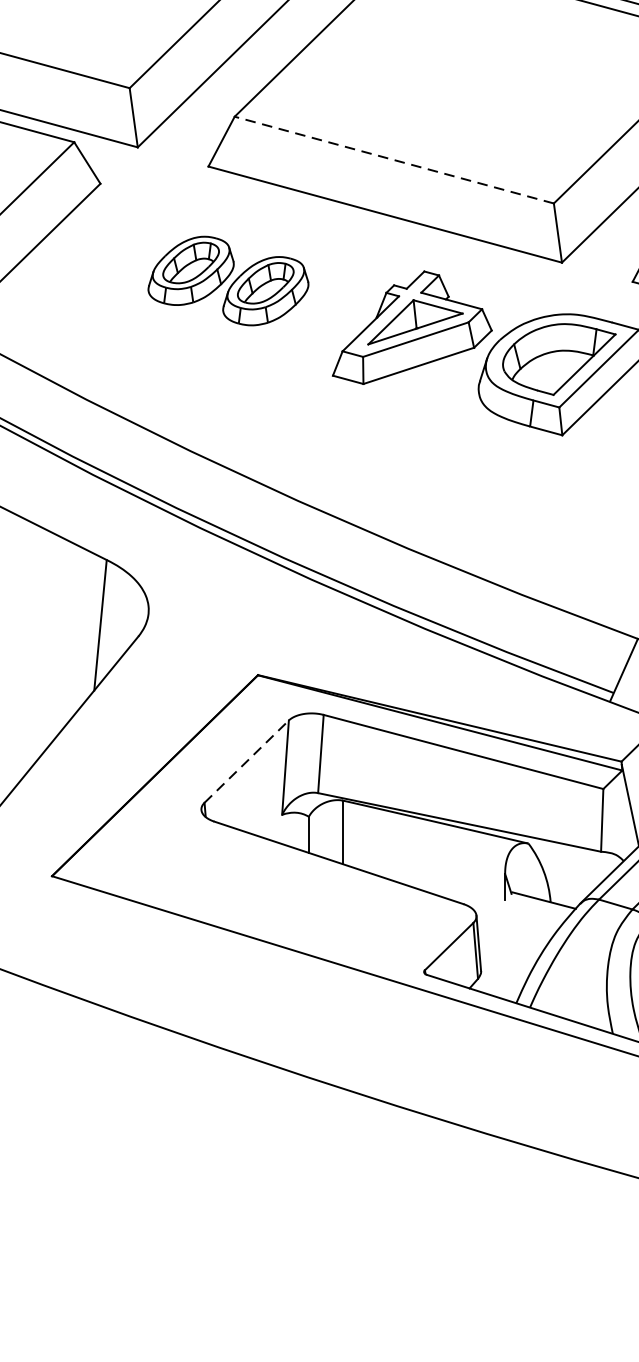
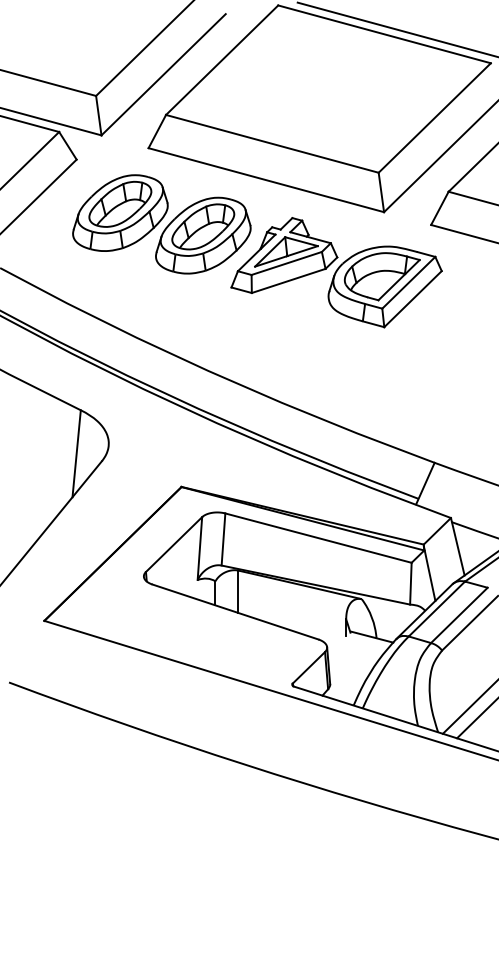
line: (392, 159) -> (271, 143), dashed -> solid
part: (227, 281) -> (161, 224), size x1.67
line: (247, 761) -> (174, 544), dashed -> solid

